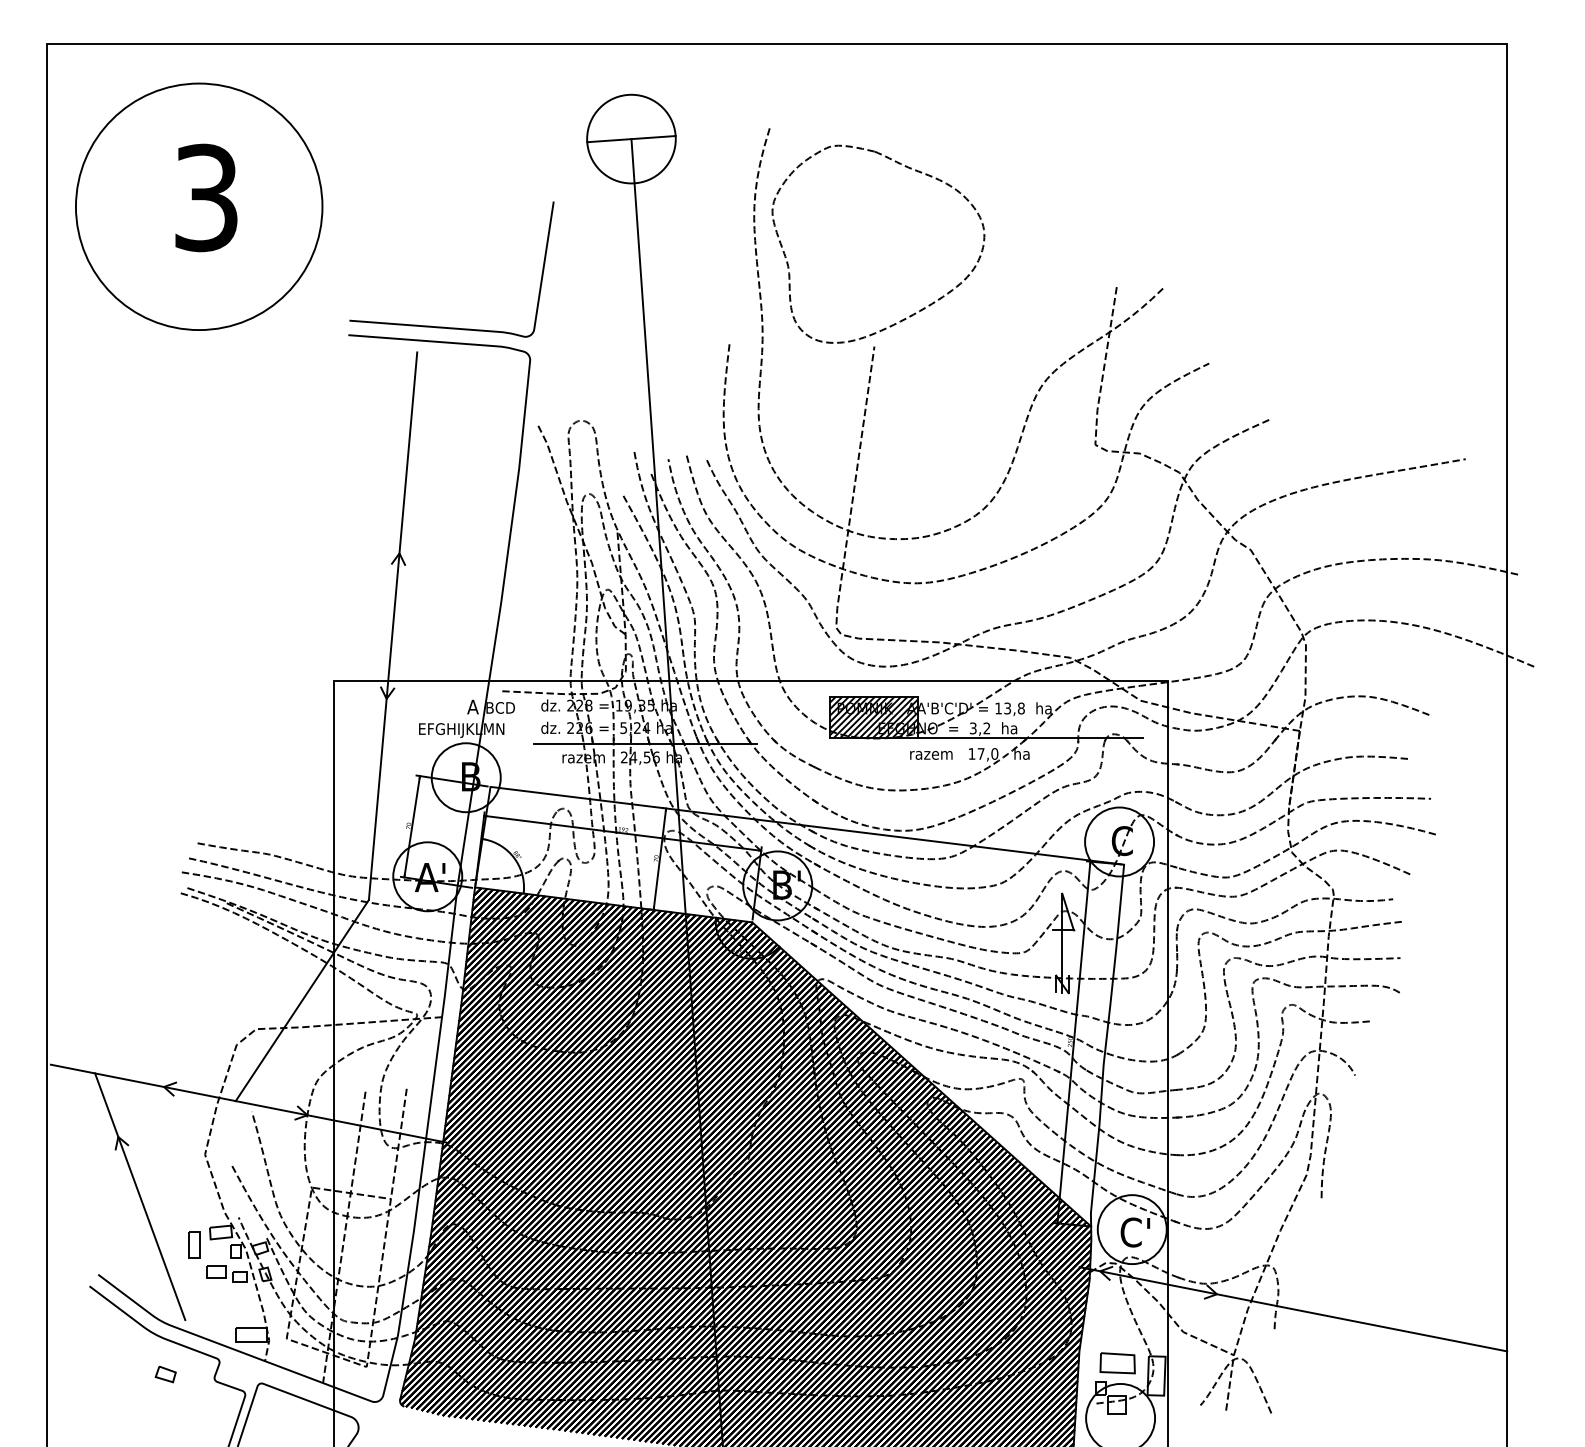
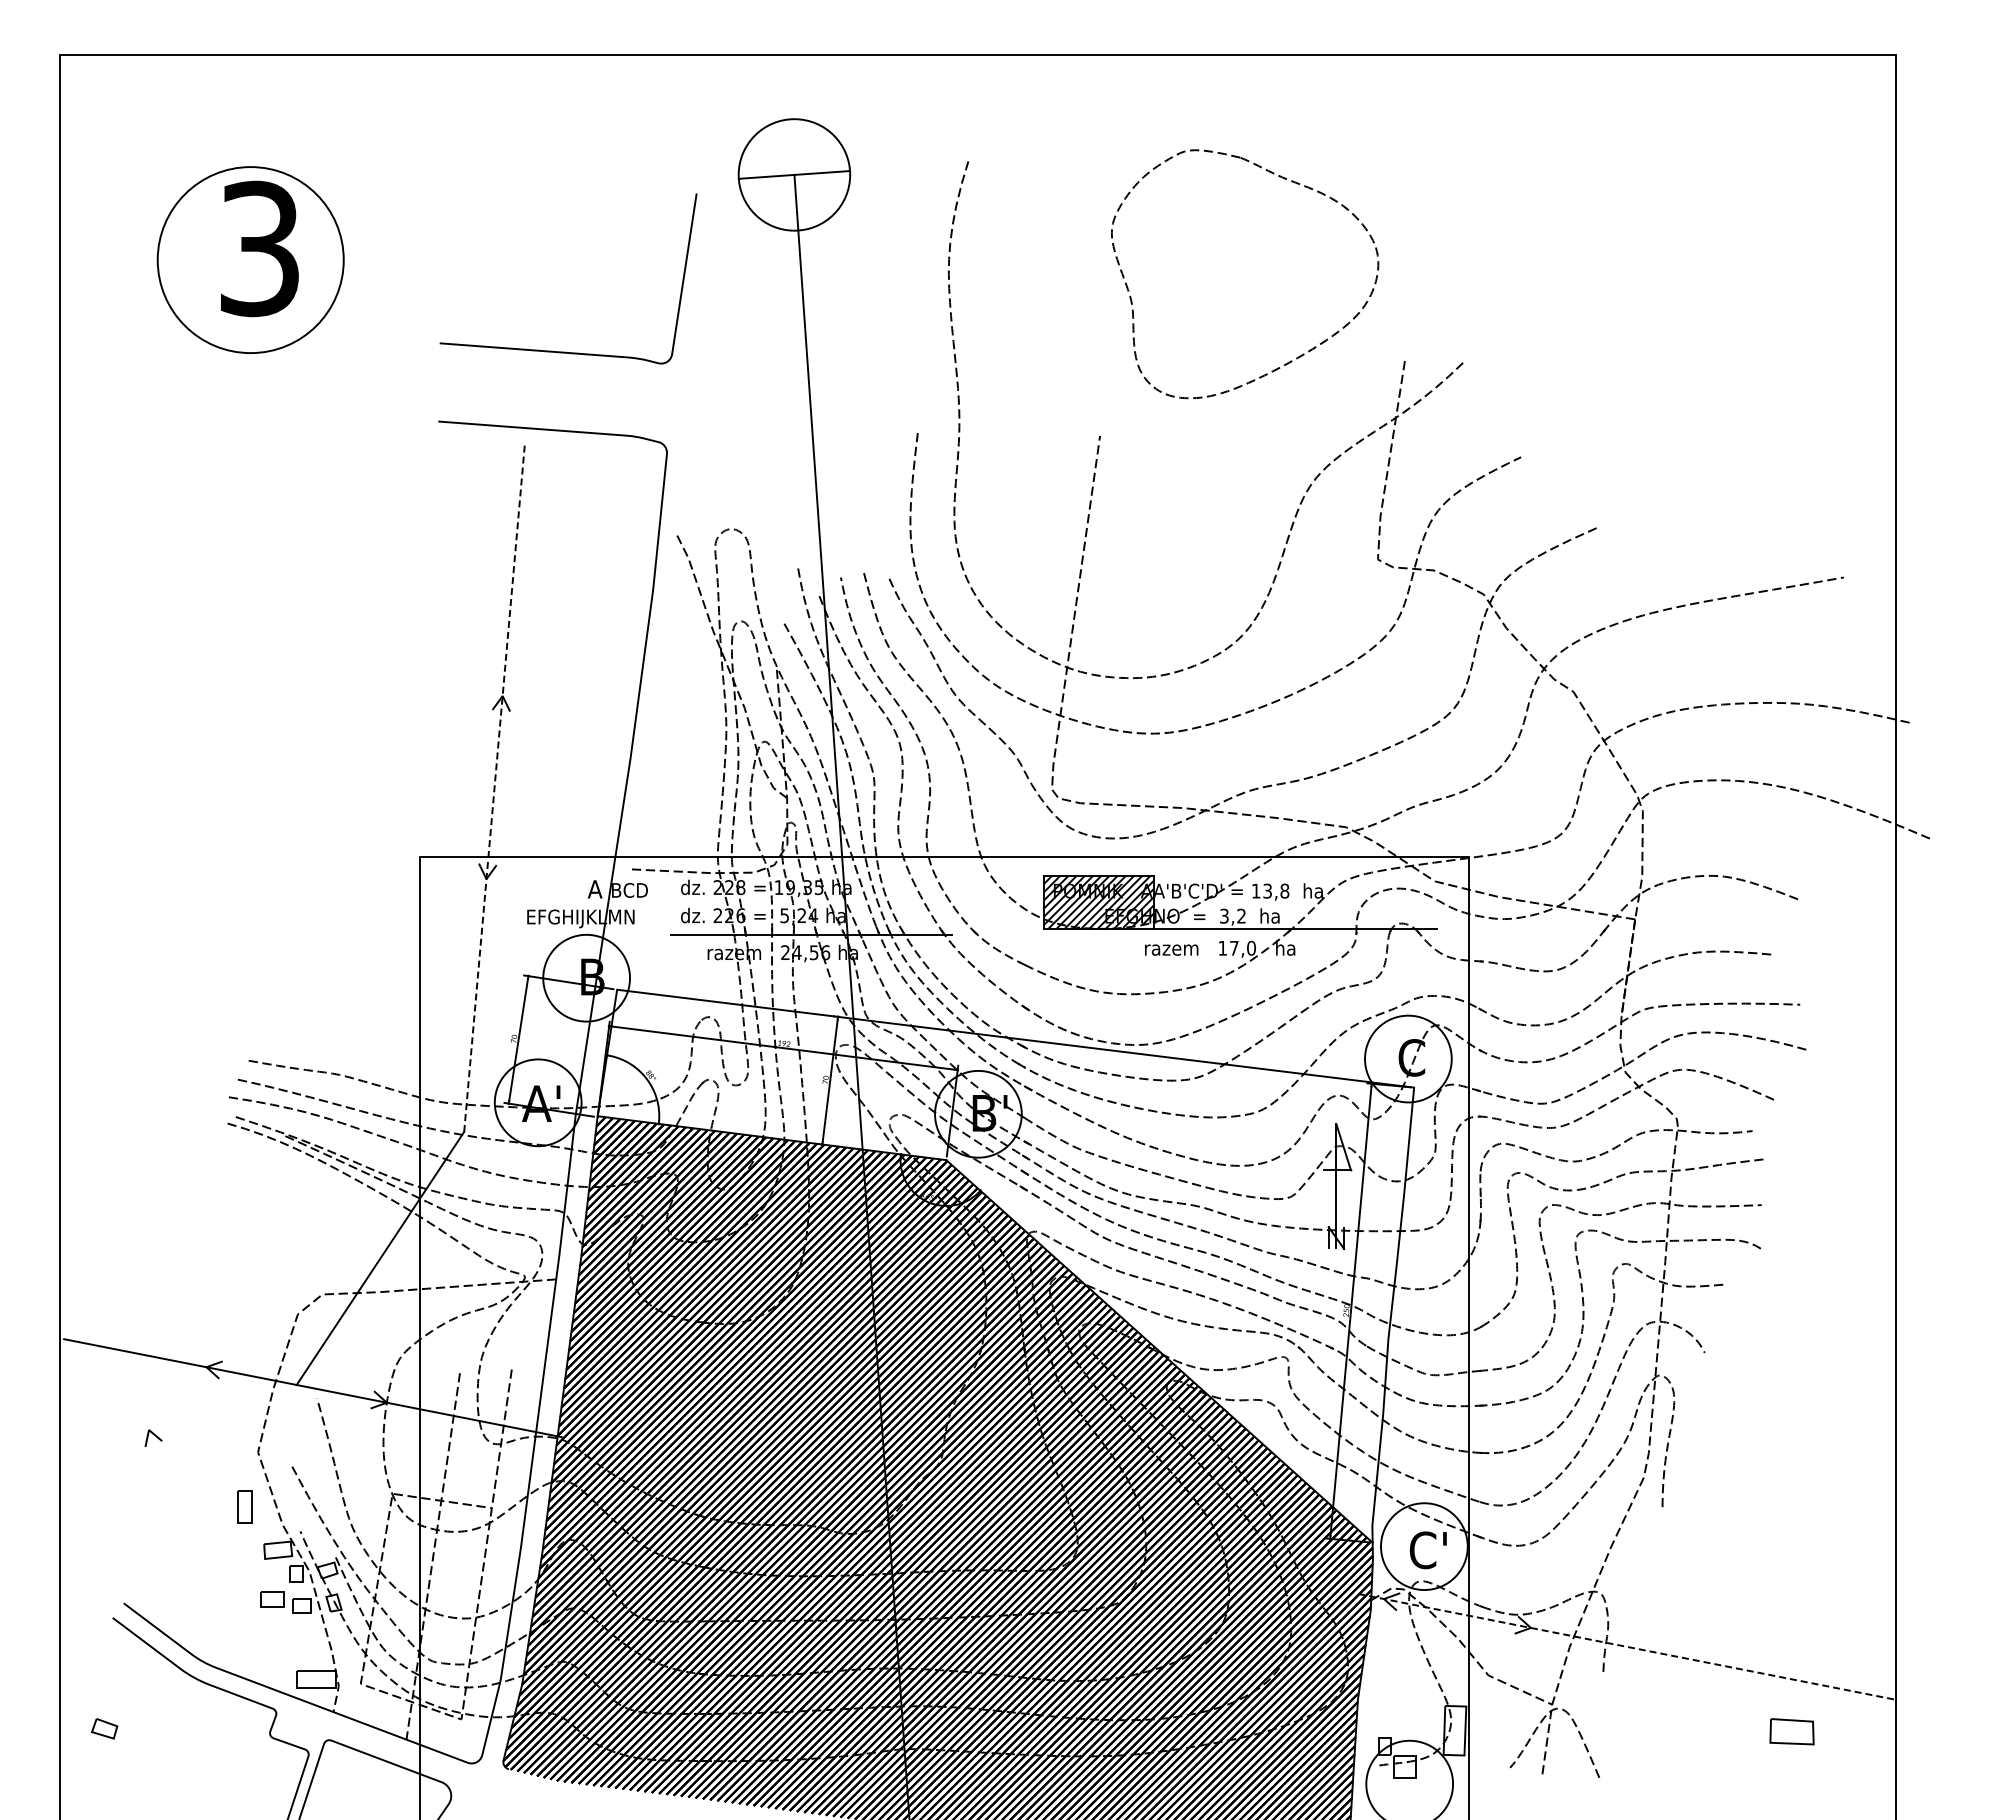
circle: (199, 207) -> (250, 260), size x0.6
part: (921, 308) -> (1299, 355), moved
curve: (450, 327) -> (566, 351), moved
line: (393, 626) -> (494, 787), solid -> dashed
line: (140, 1196) -> (176, 1505), removed
part: (194, 1244) -> (244, 1506), moved
line: (1293, 1309) -> (1627, 1646), solid -> dashed
part: (1117, 1363) -> (1791, 1731), moved
part: (165, 1374) -> (104, 1728), moved

